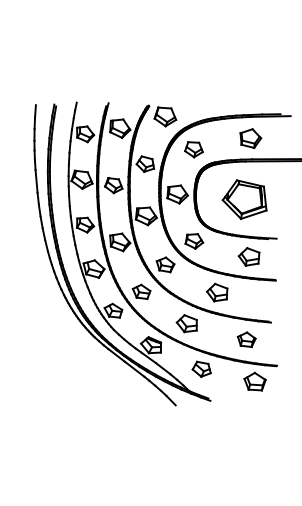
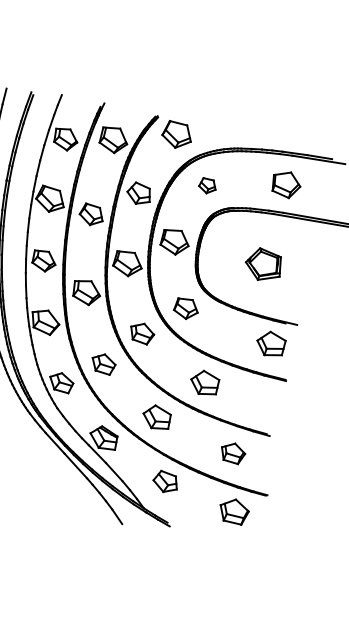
part: (193, 149) -> (207, 185), size x0.7
part: (244, 199) -> (263, 264), size x0.6
part: (248, 256) -> (270, 343), moved

